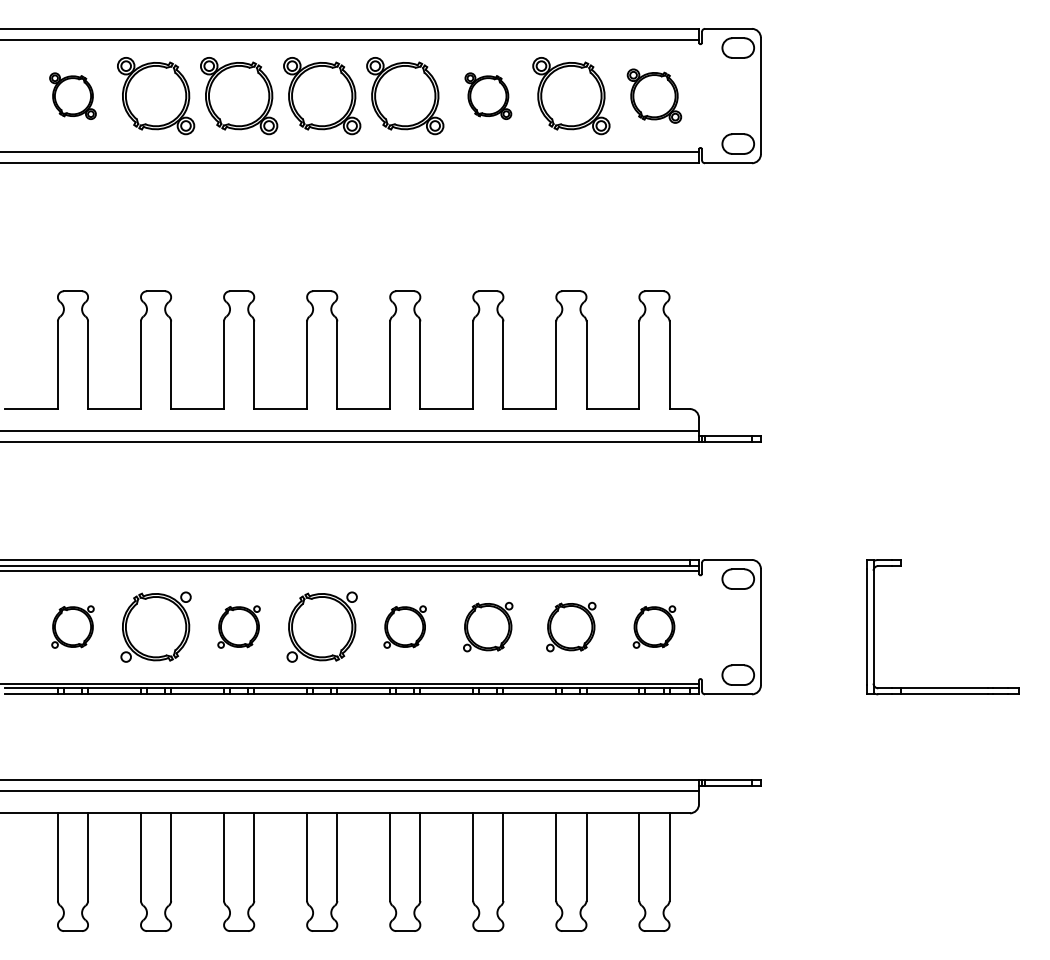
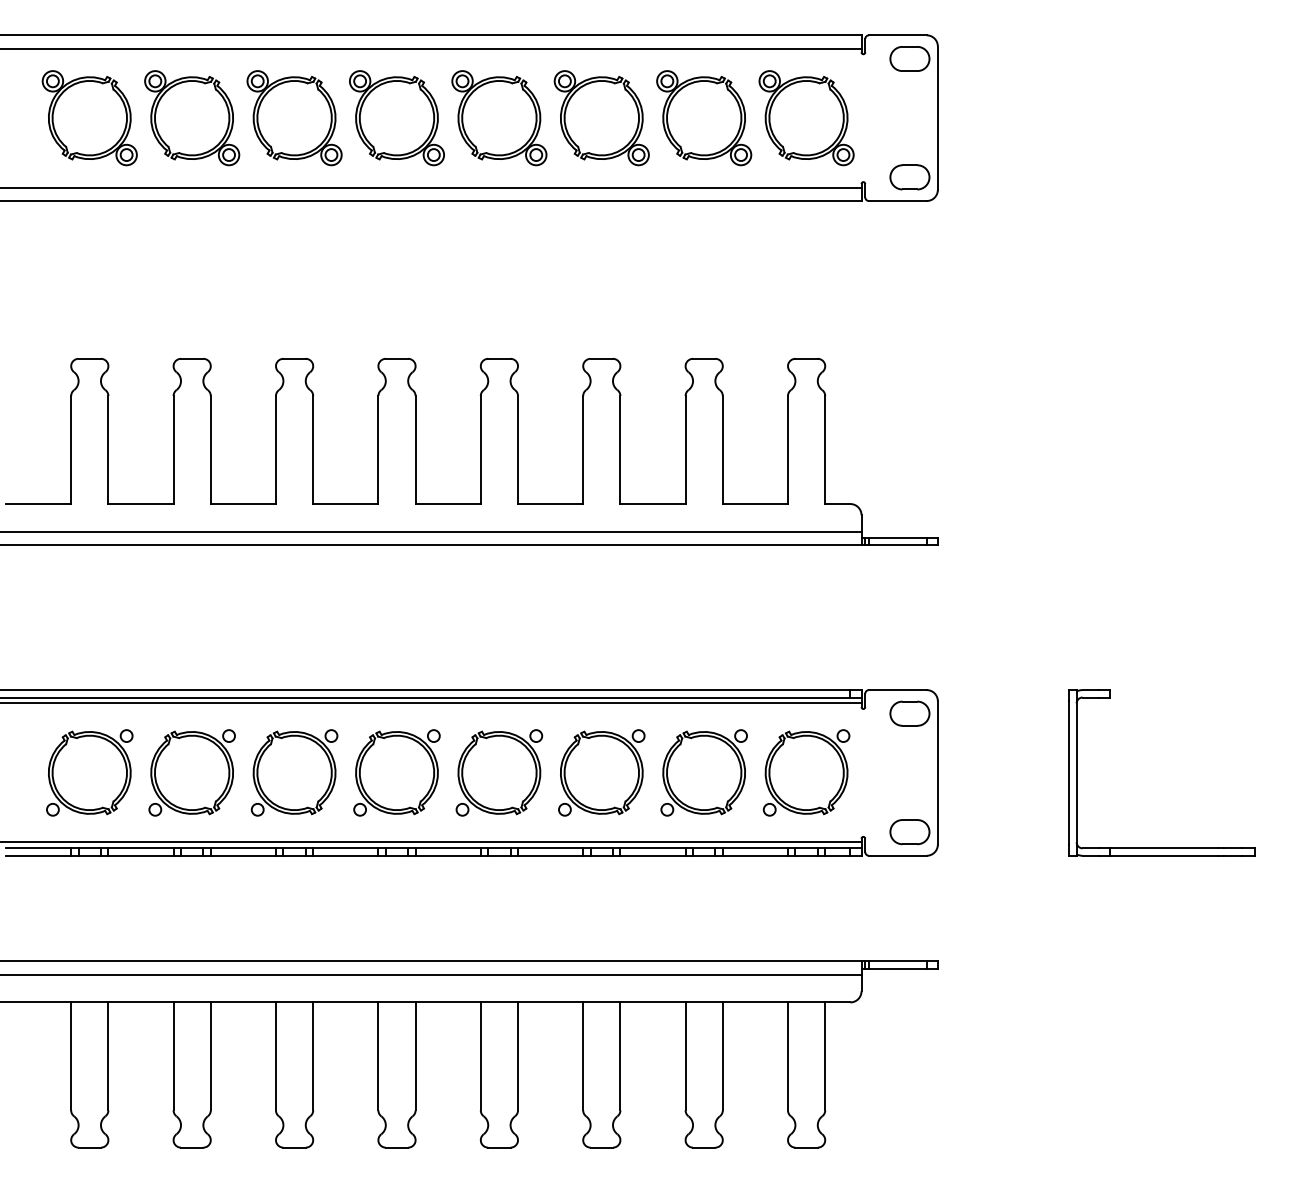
part: (72, 96) -> (89, 118), size x1.67
part: (488, 96) -> (602, 118), size x1.67
part: (654, 96) -> (806, 118), size x1.43
part: (72, 626) -> (89, 772), size x1.67
part: (238, 626) -> (293, 772), size x1.67
part: (404, 626) -> (498, 772), size x1.67
part: (487, 626) -> (600, 772), size x1.43
part: (570, 626) -> (703, 772), size x1.43
part: (654, 626) -> (806, 772), size x1.67

